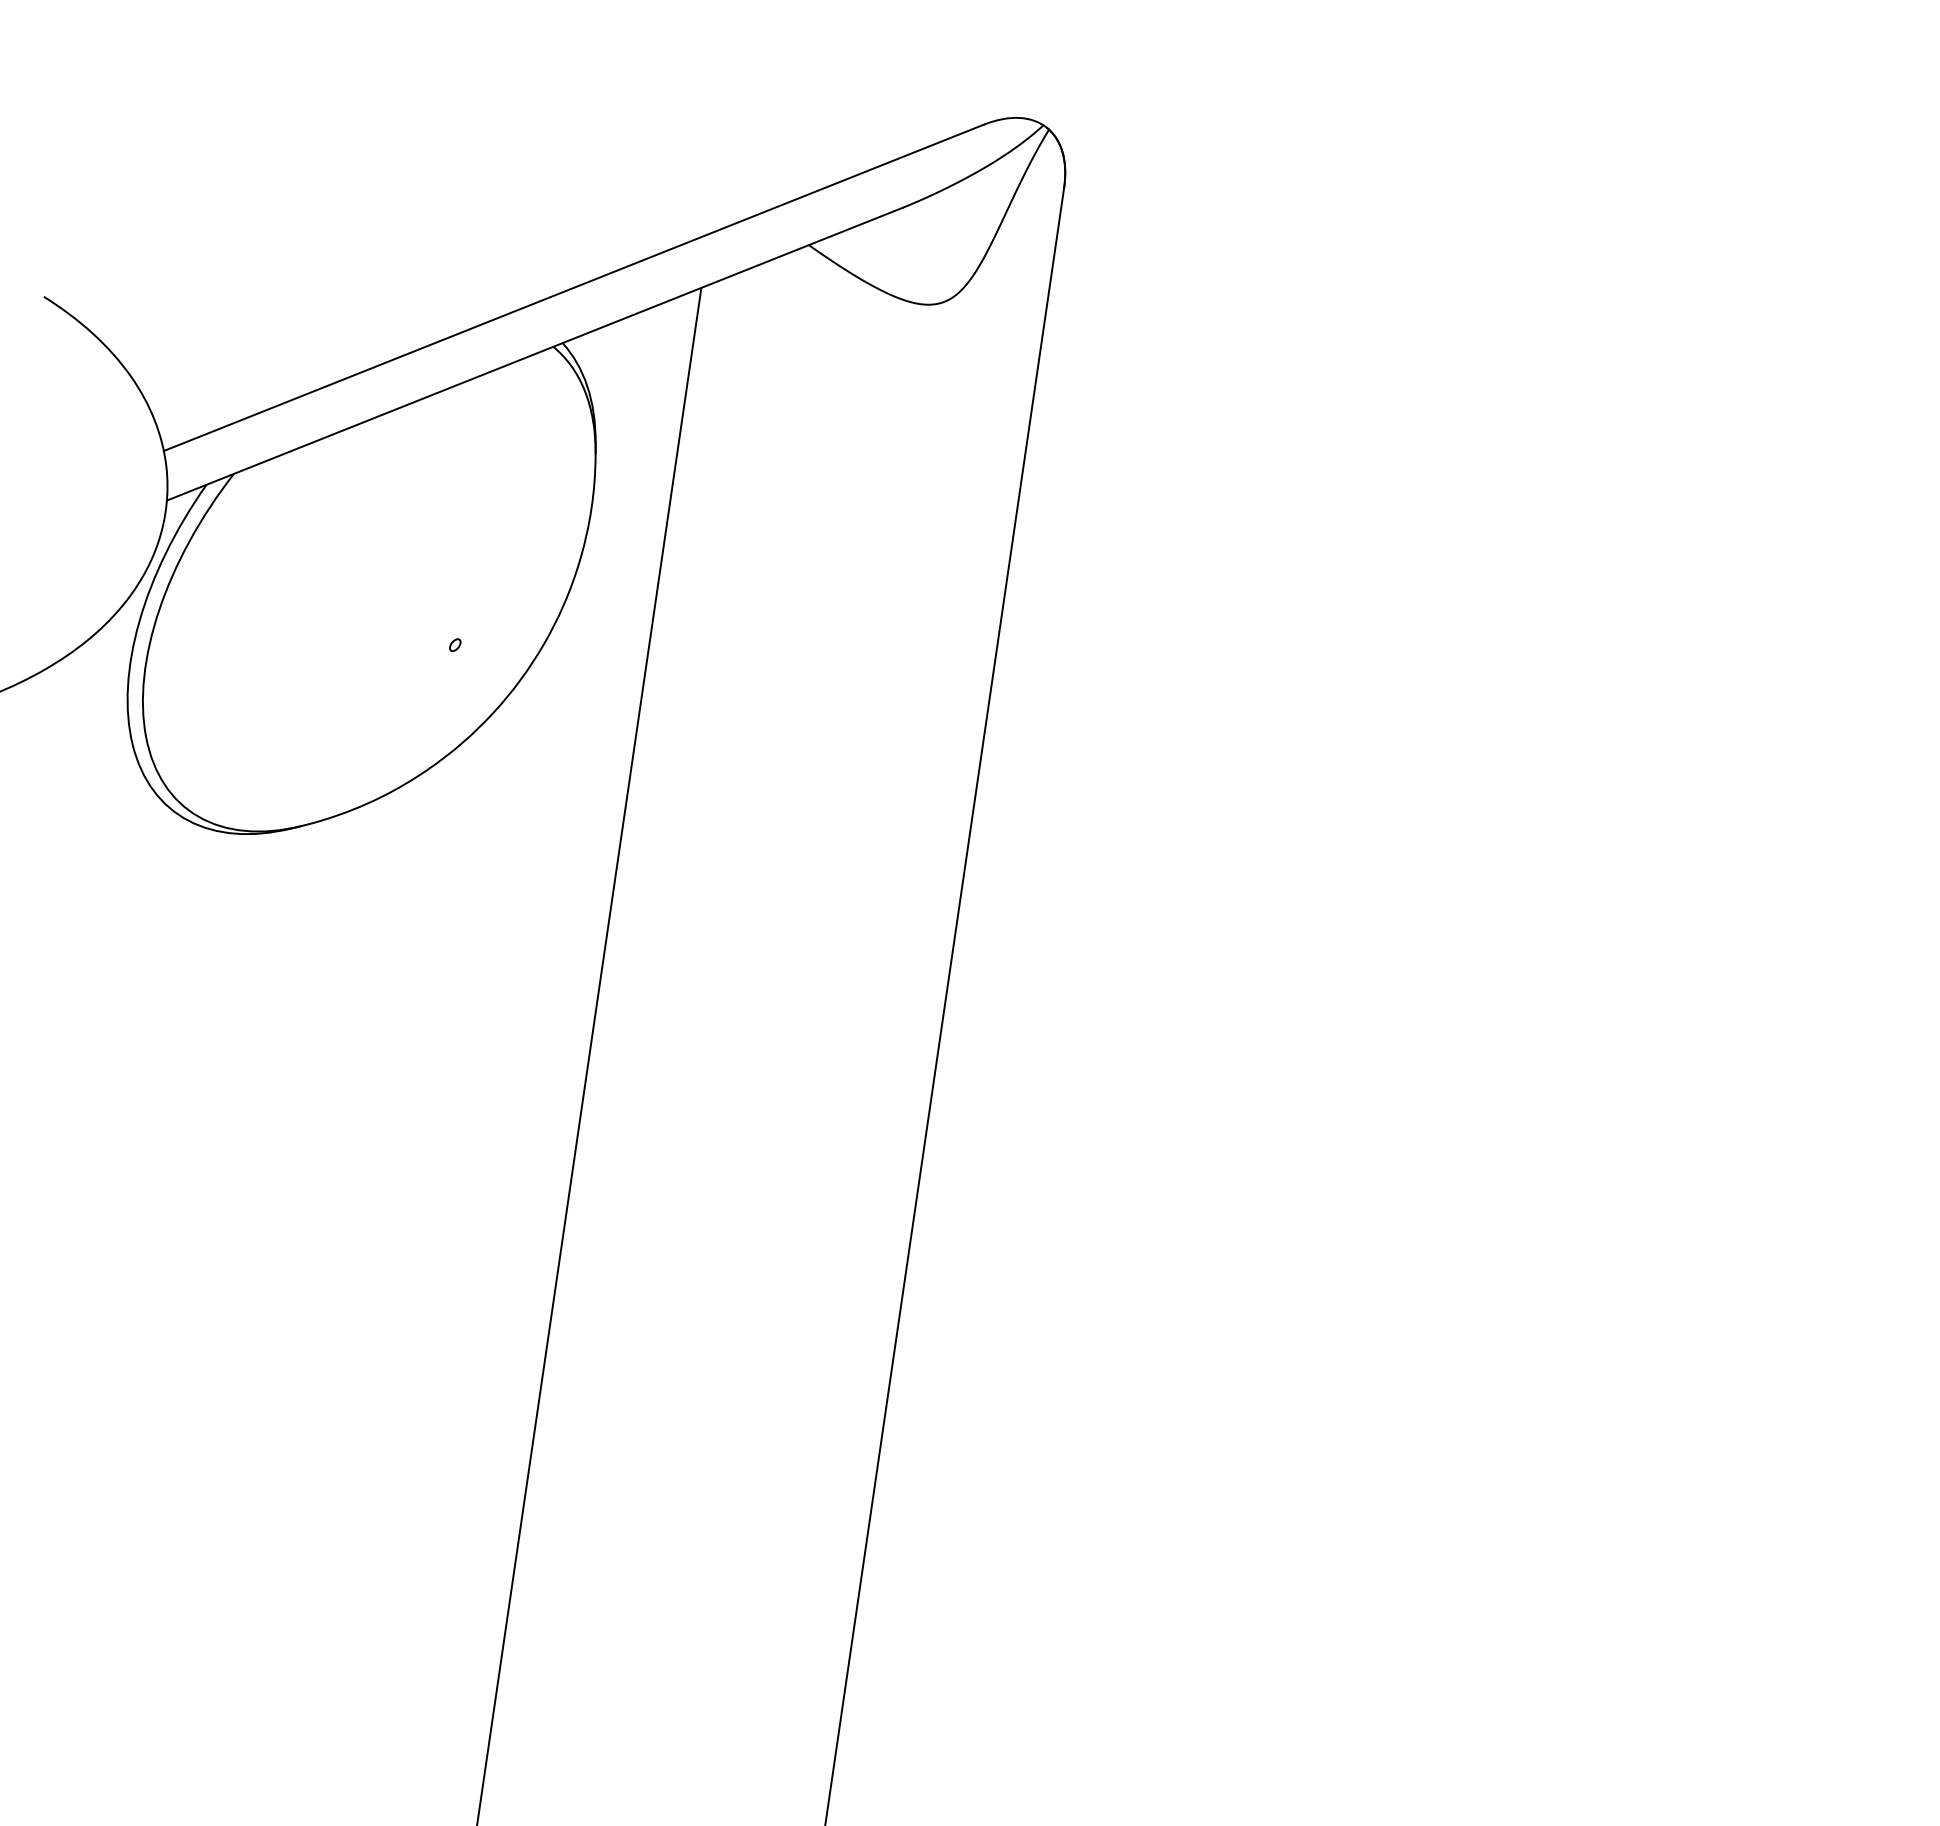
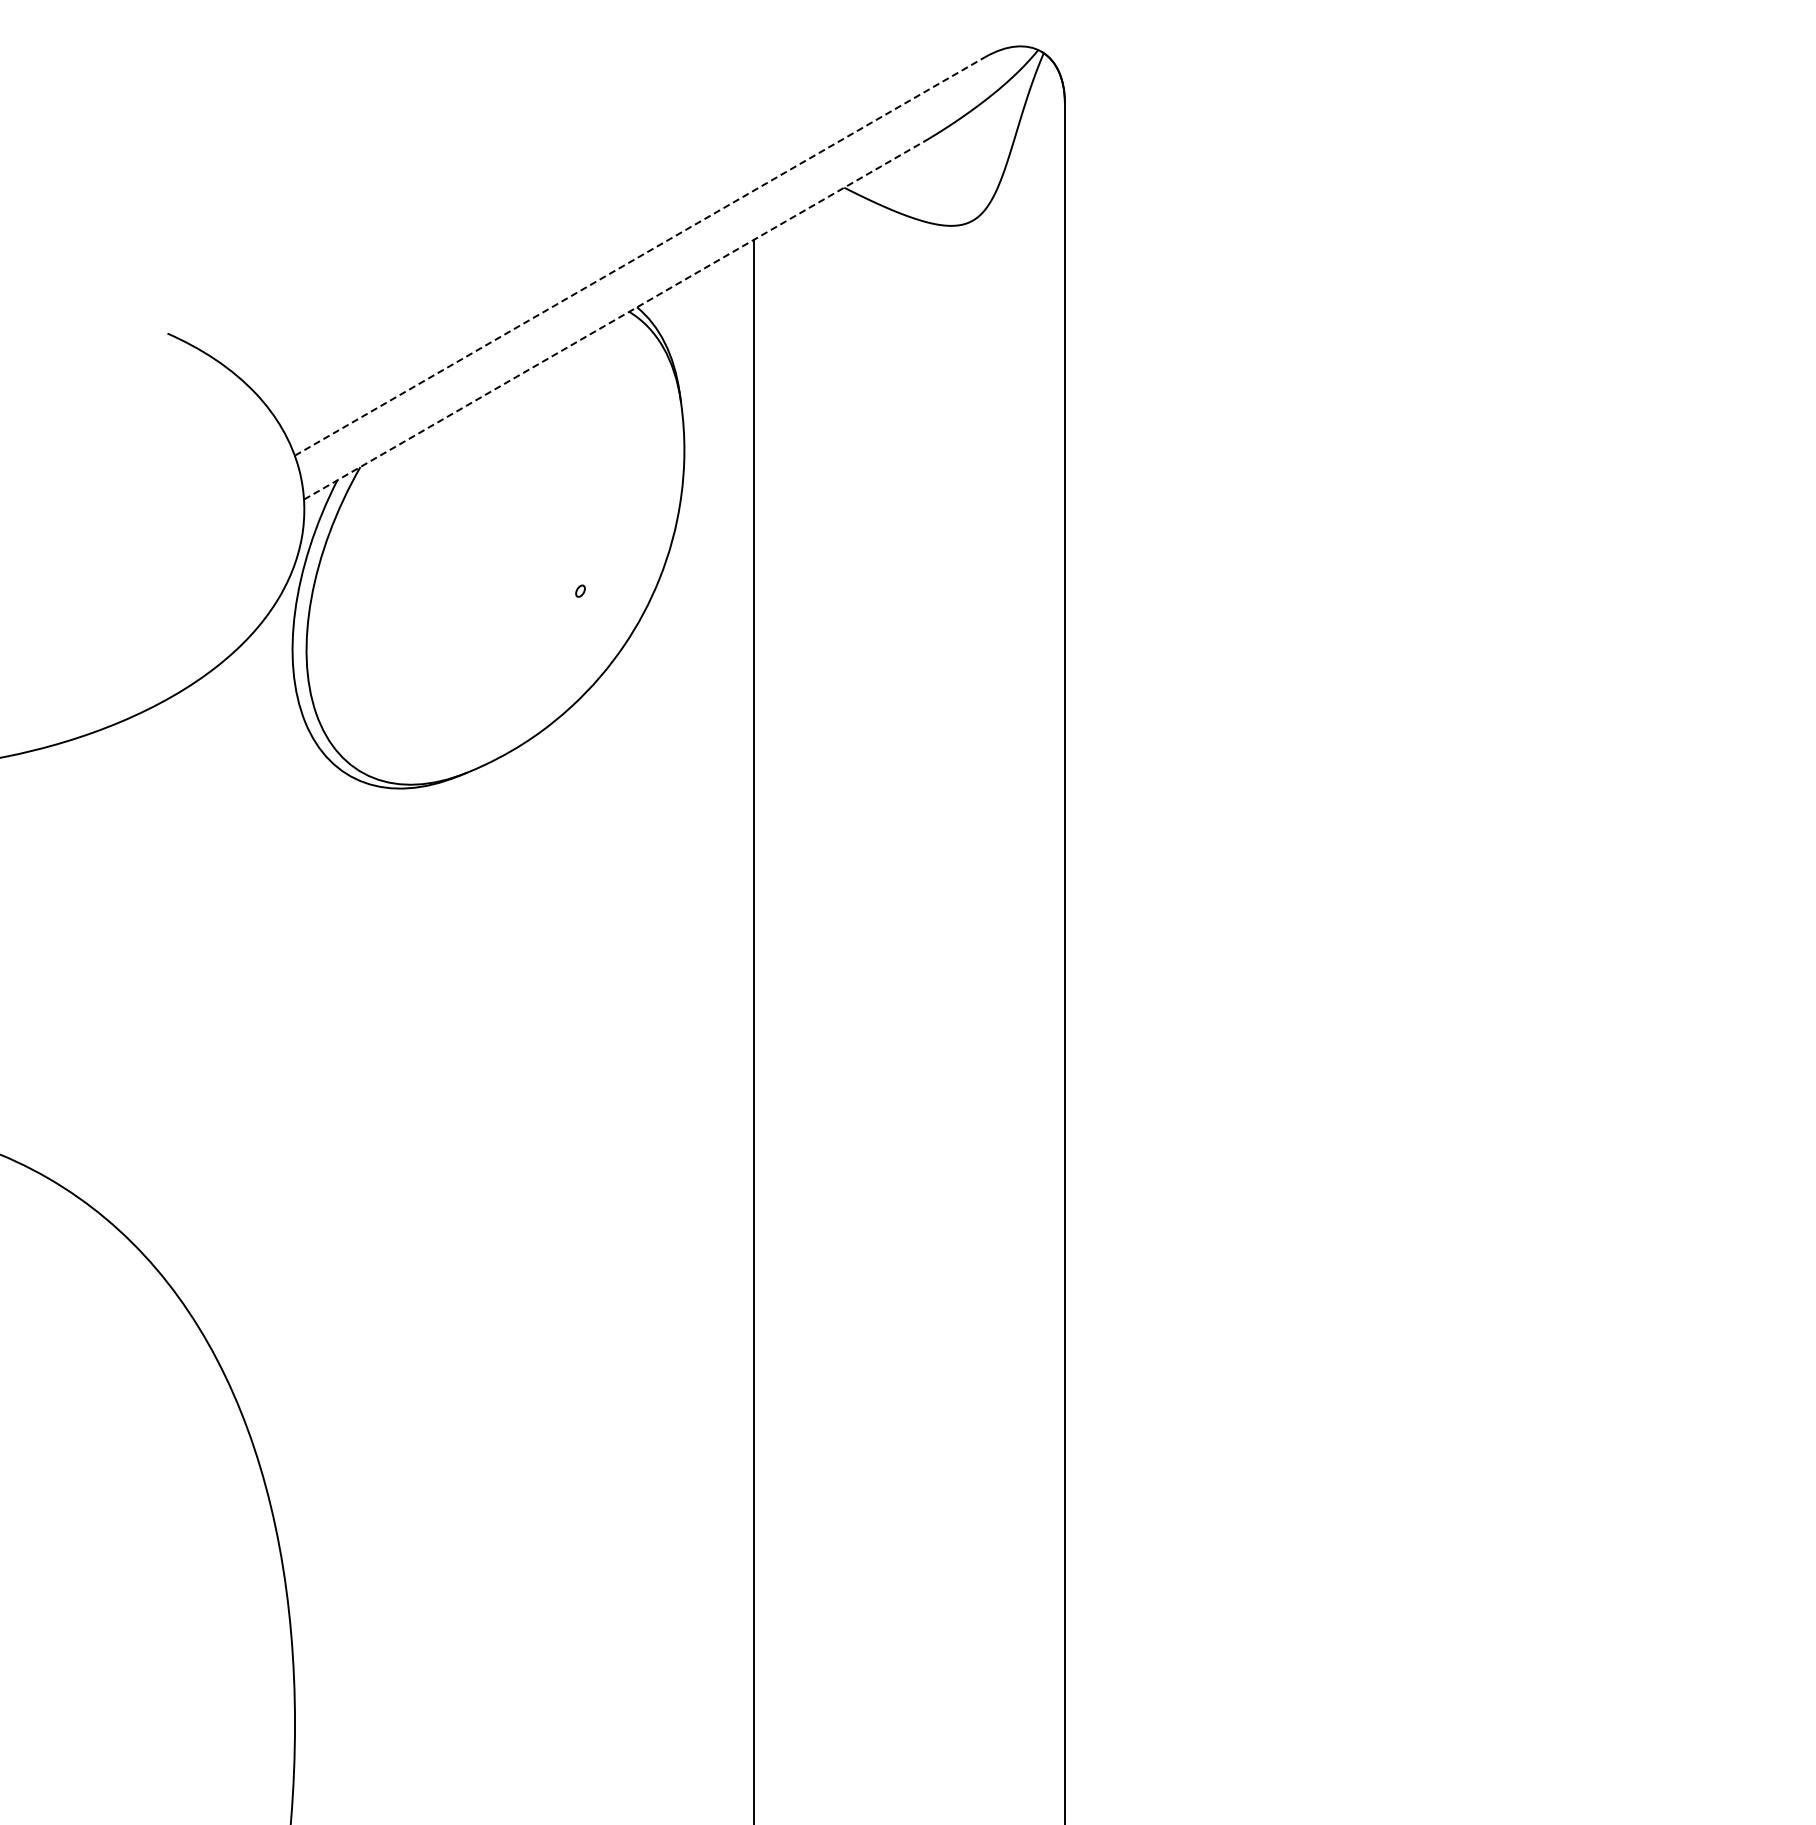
line: (574, 287) -> (640, 256), solid -> dashed
line: (535, 353) -> (614, 320), solid -> dashed

